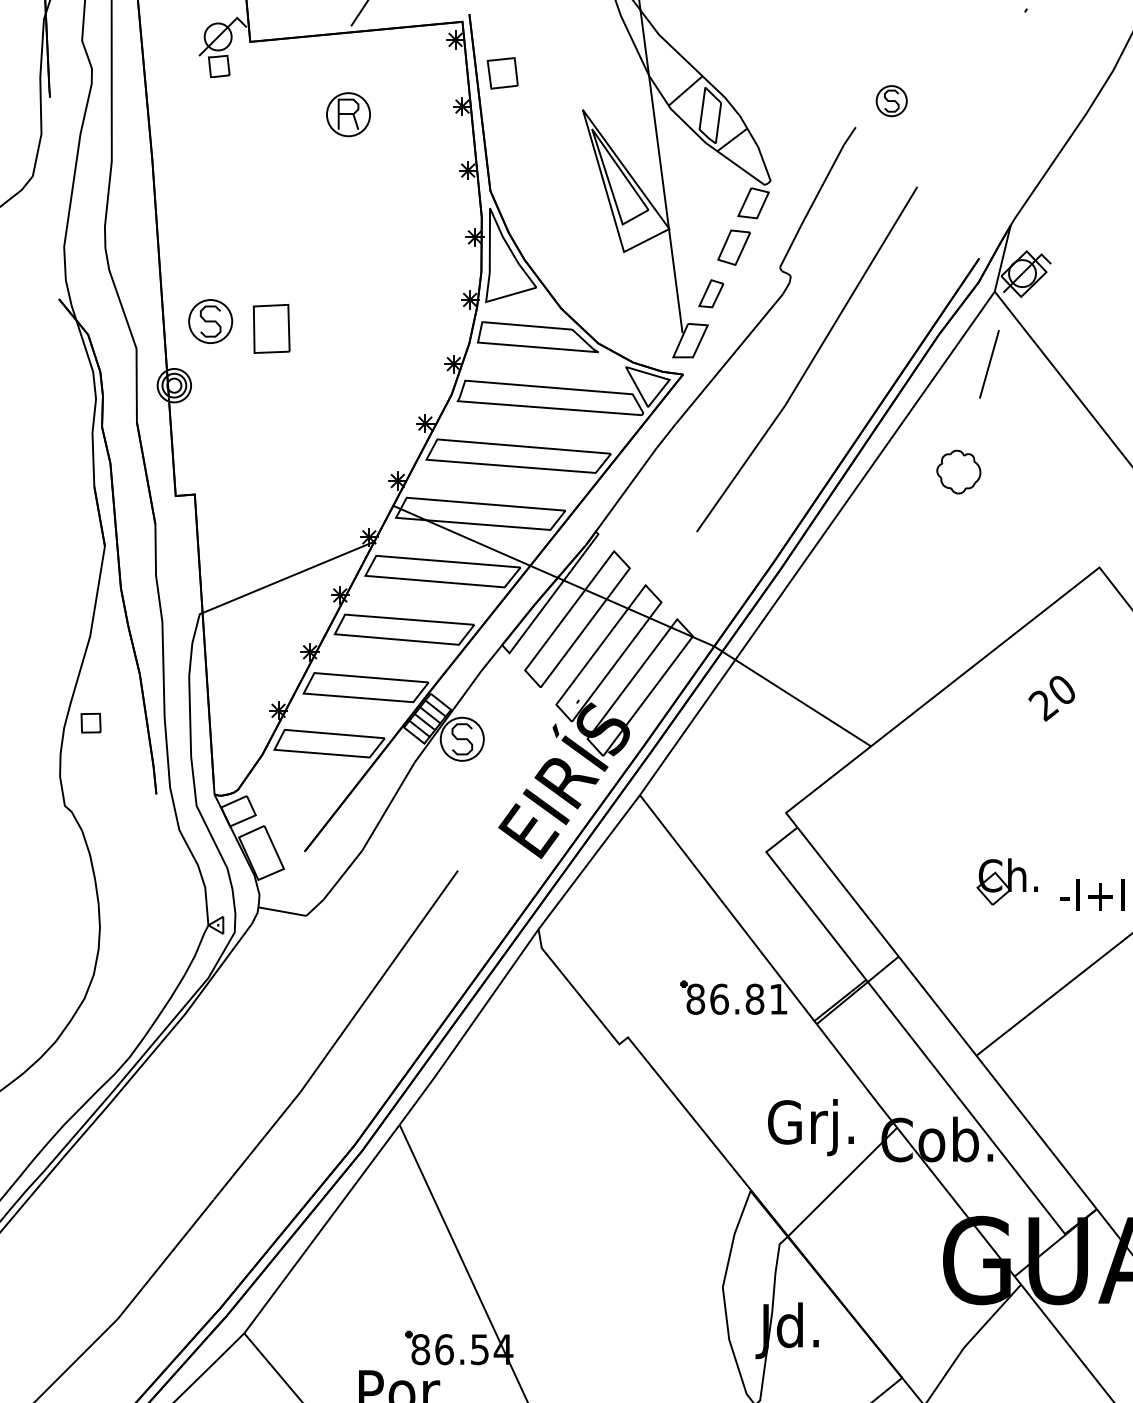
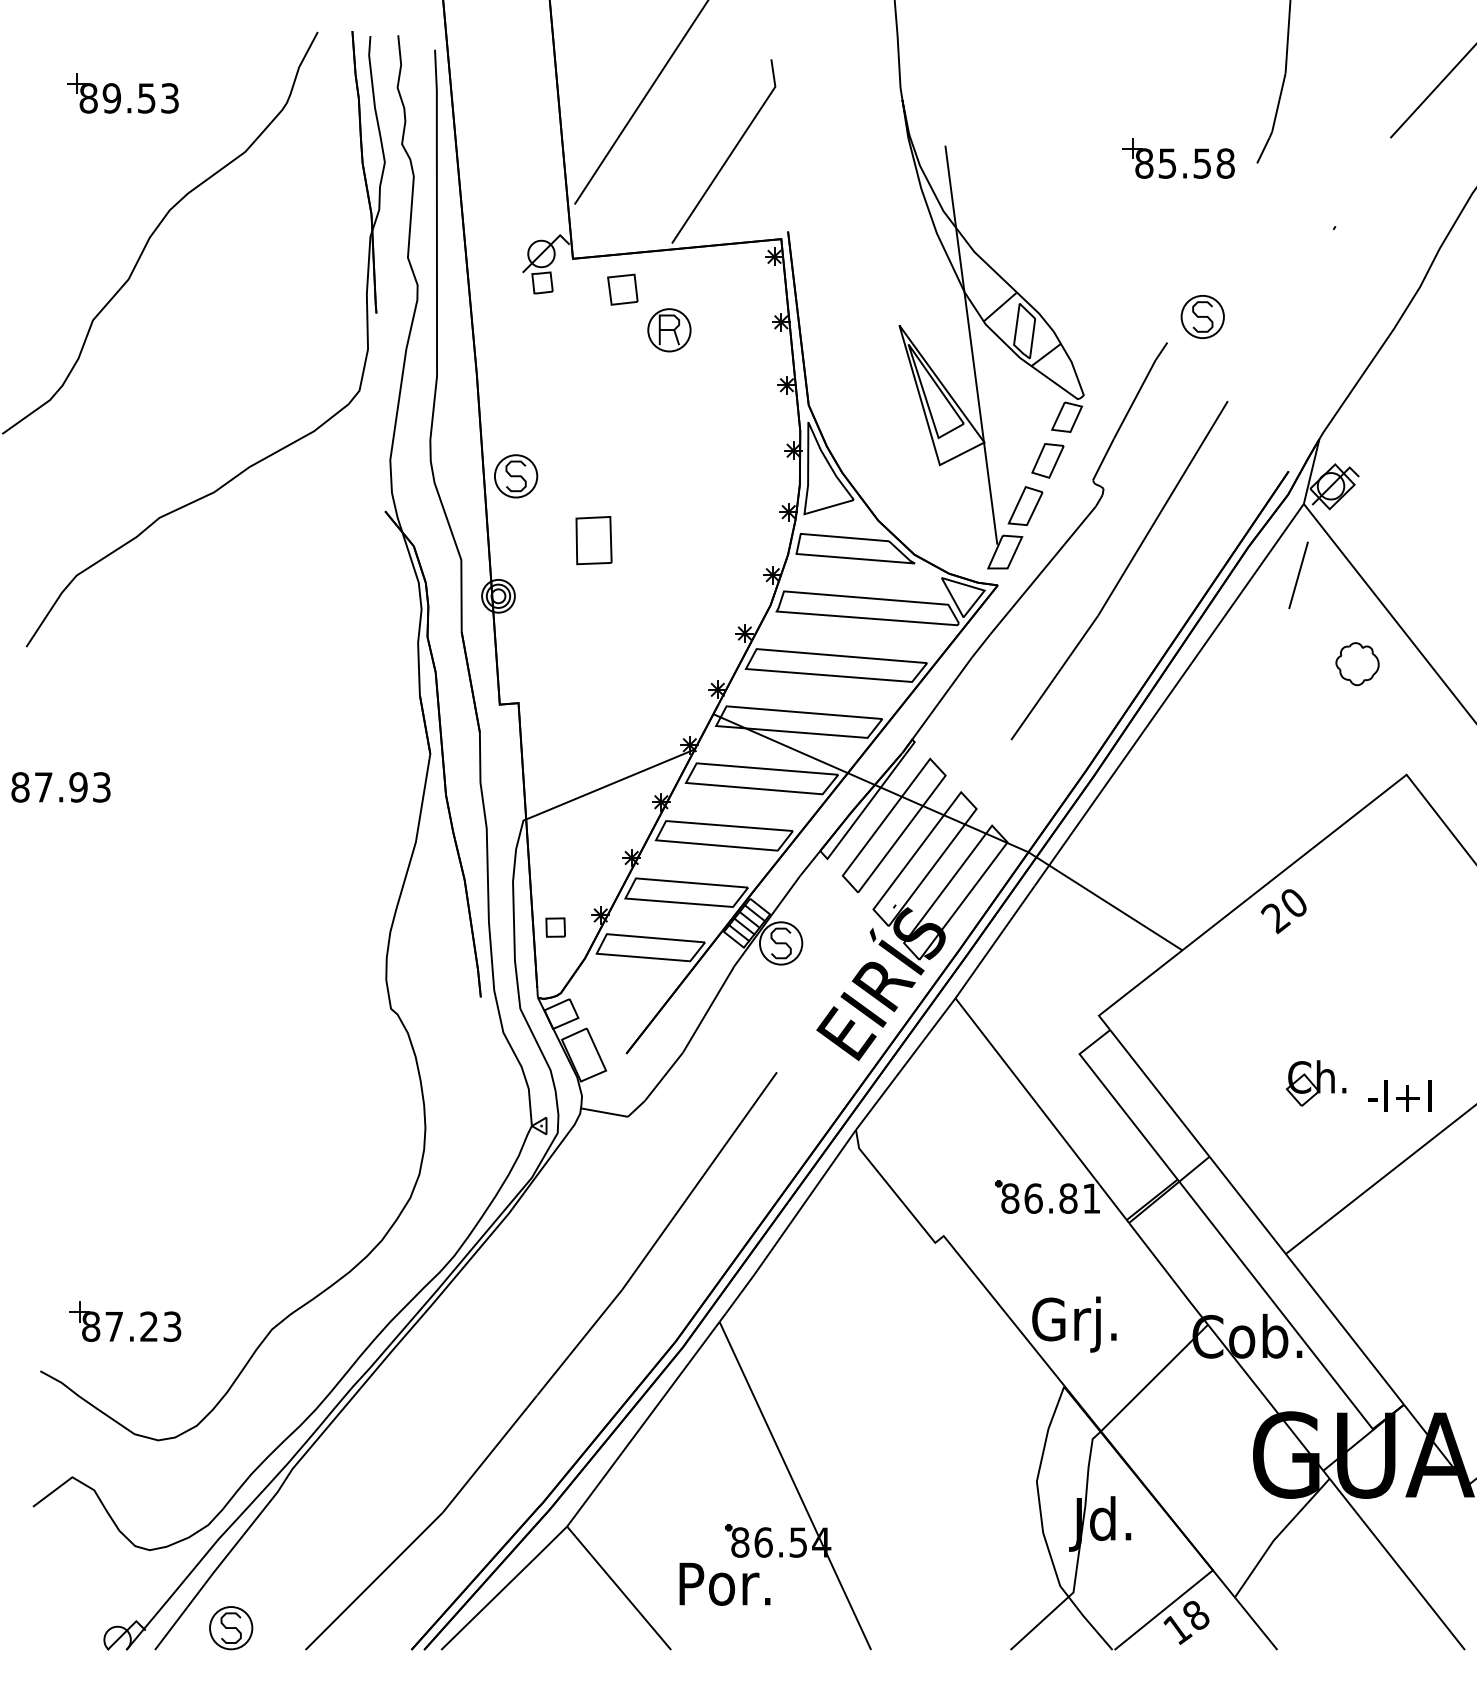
part: (502, 73) -> (622, 289), moved
part: (891, 100) -> (1202, 316), size x1.43
part: (711, 293) -> (1025, 505), size x1.43
part: (211, 321) -> (516, 476), moved
part: (958, 472) -> (1357, 664), moved
text: (1051, 698) -> (1283, 911), moved
part: (90, 723) -> (555, 927), moved
text: (811, 1127) -> (1074, 1324), moved

